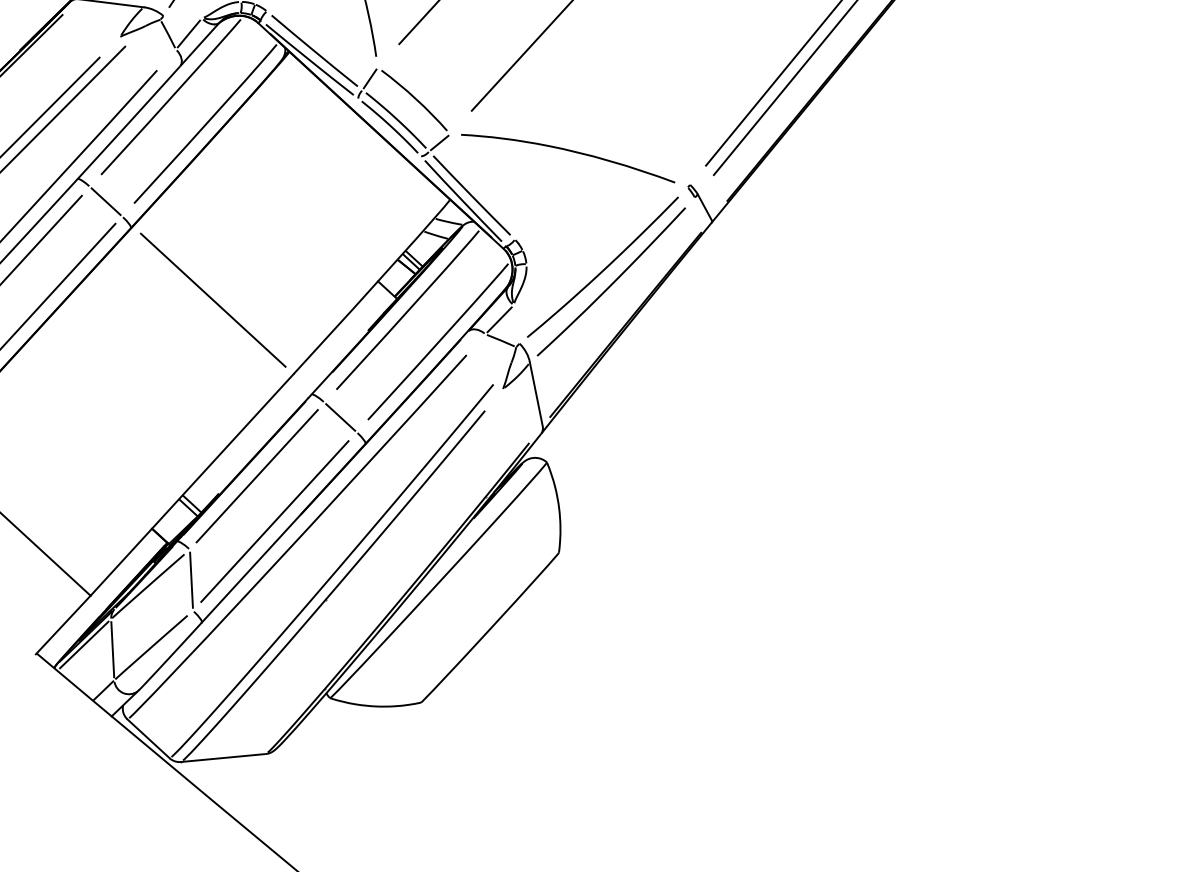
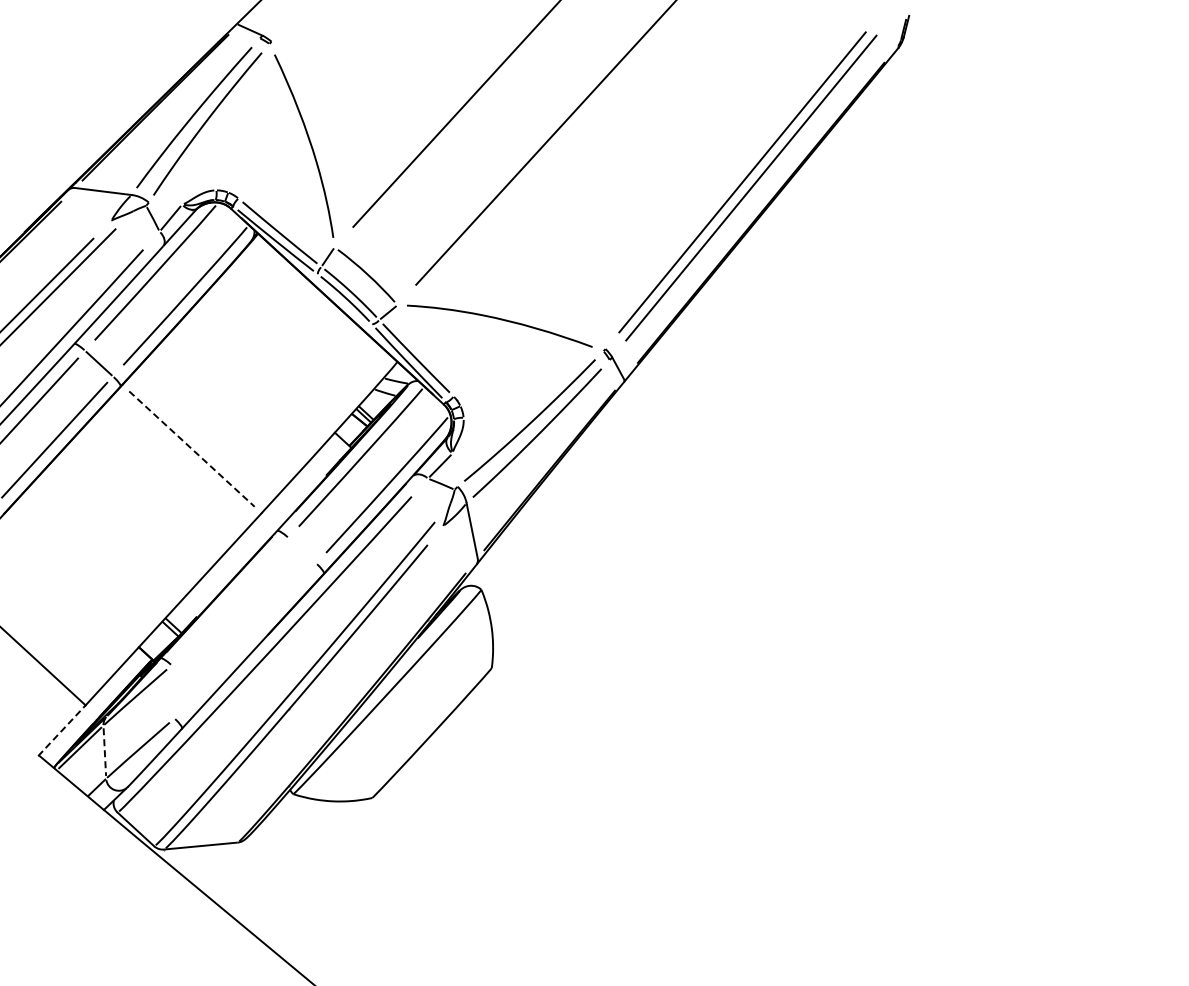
line: (213, 300) -> (192, 449), solid -> dashed
line: (340, 417) -> (302, 550), removed
line: (256, 476) -> (229, 601), removed
line: (274, 520) -> (245, 640), removed
line: (190, 579) -> (172, 691), removed
line: (62, 624) -> (61, 730), solid -> dashed
line: (112, 650) -> (104, 752), solid -> dashed

